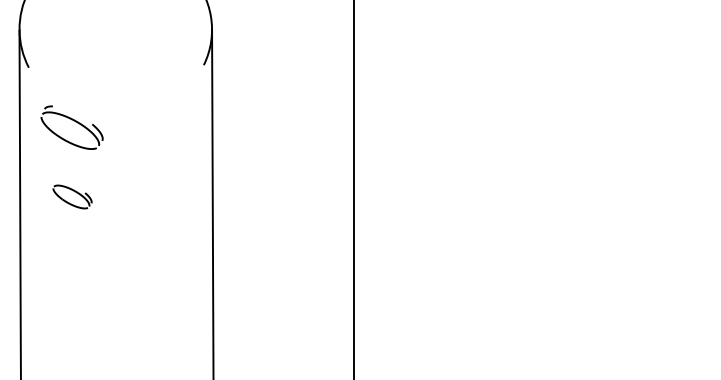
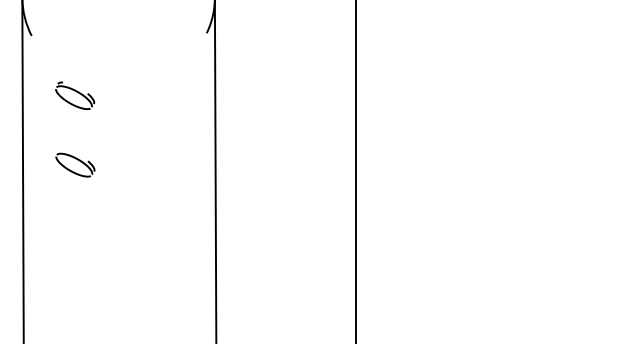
part: (72, 127) -> (75, 95), size x0.62

